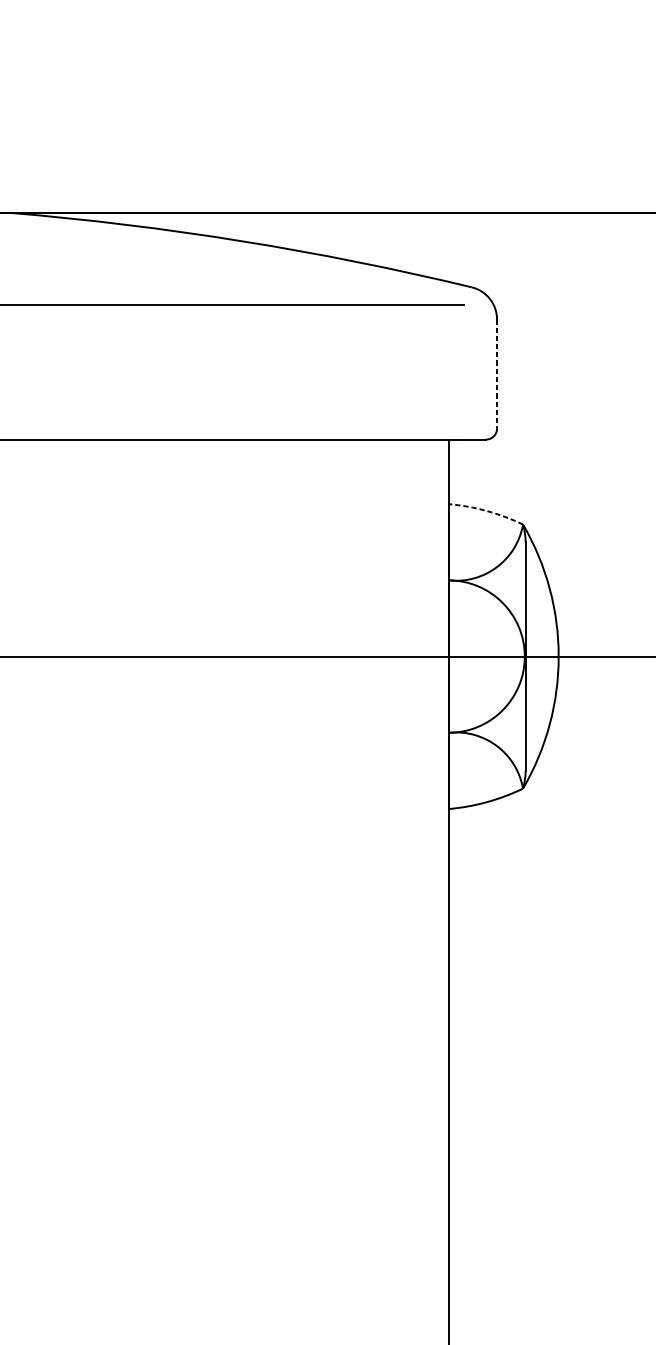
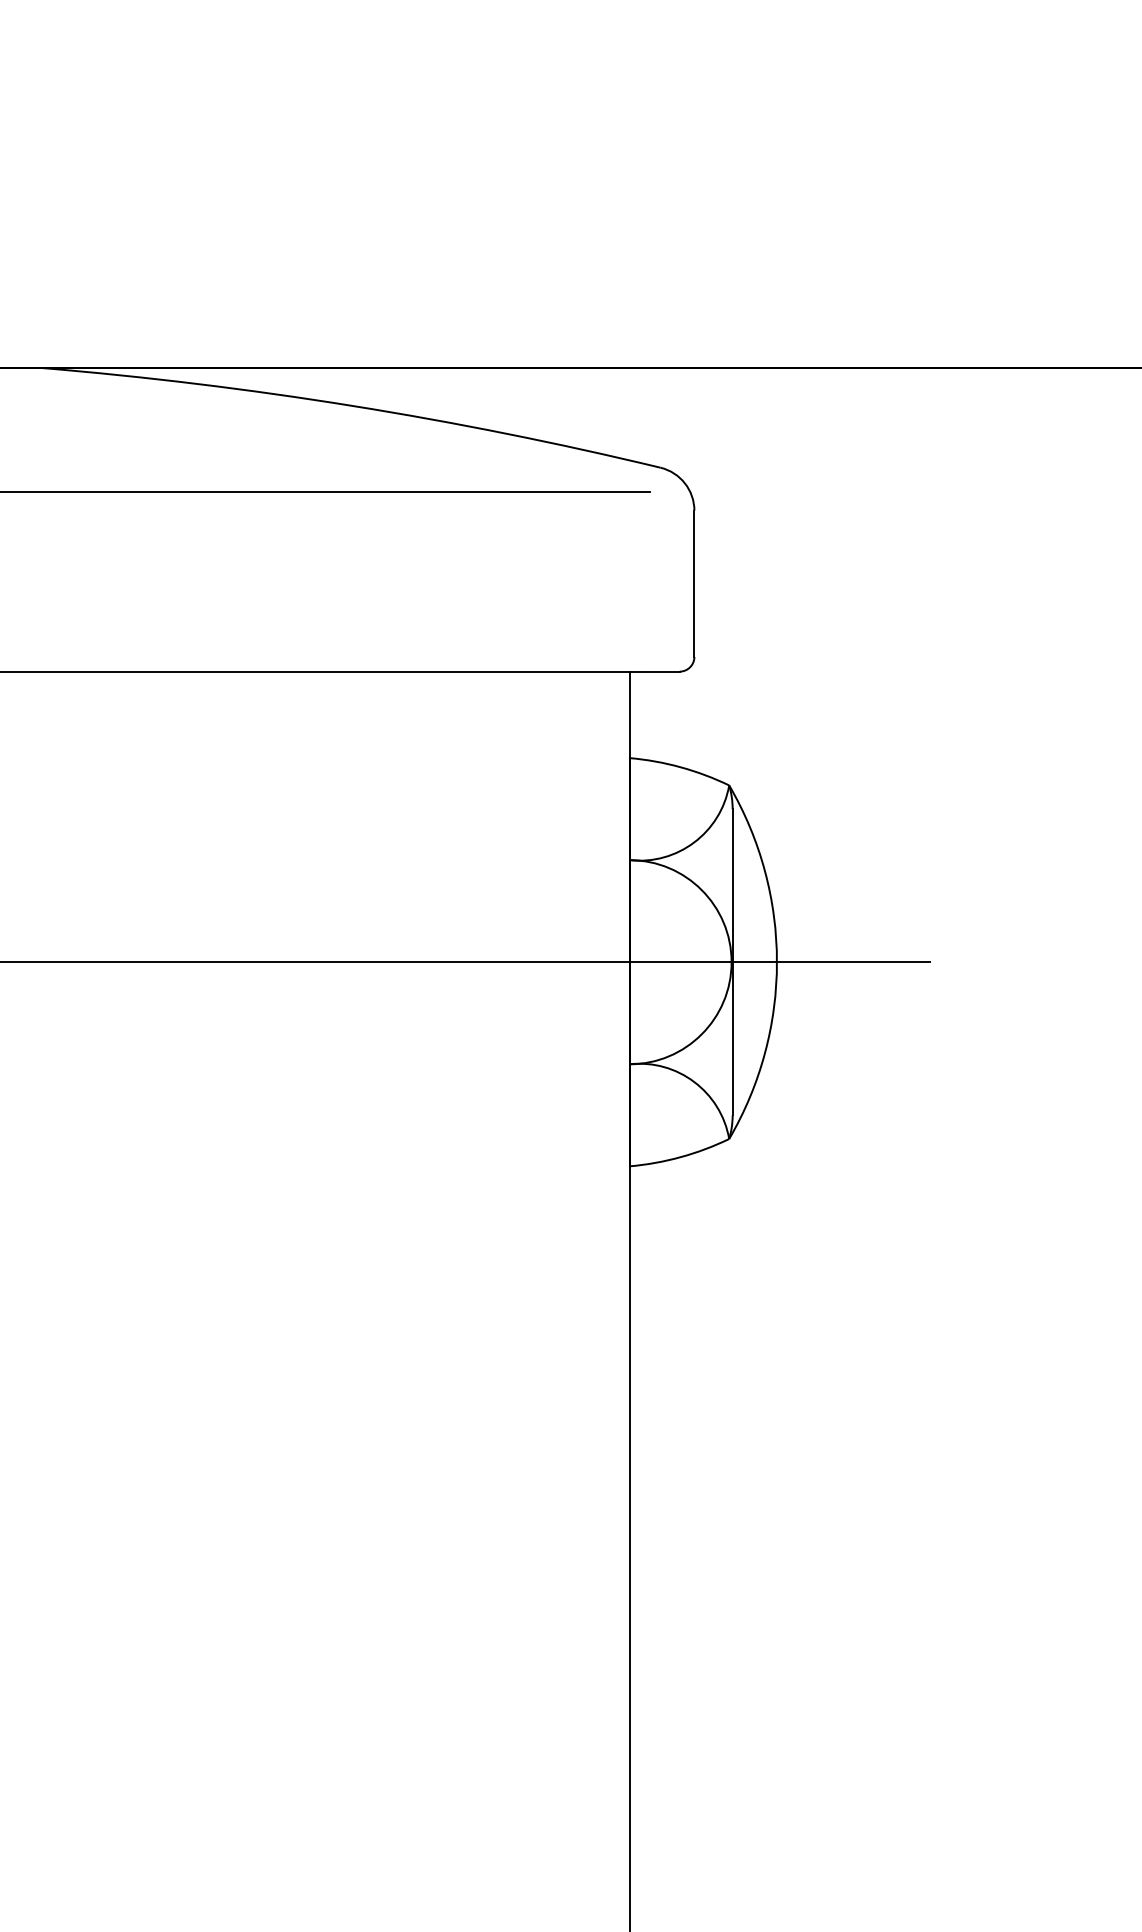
line: (497, 374) -> (694, 584), dashed -> solid
arc: (486, 511) -> (680, 767), dashed -> solid

